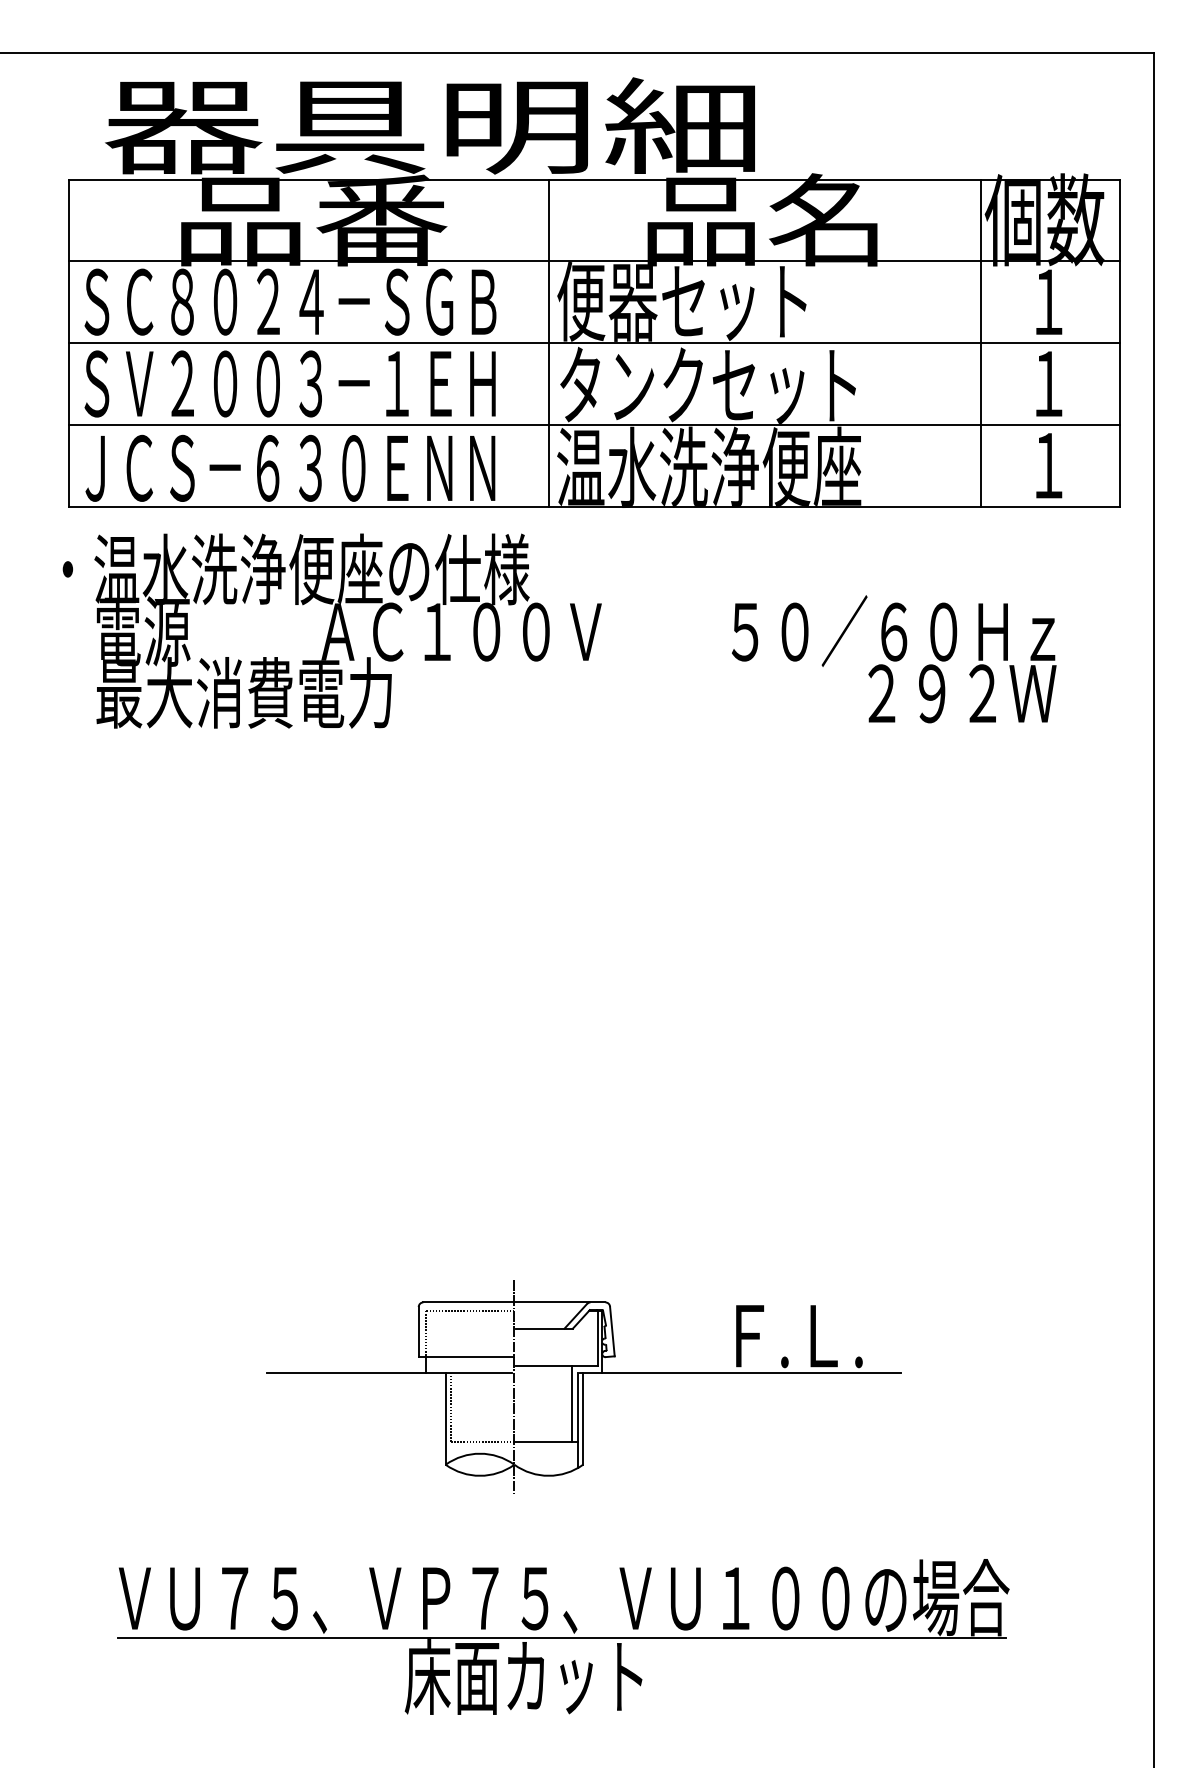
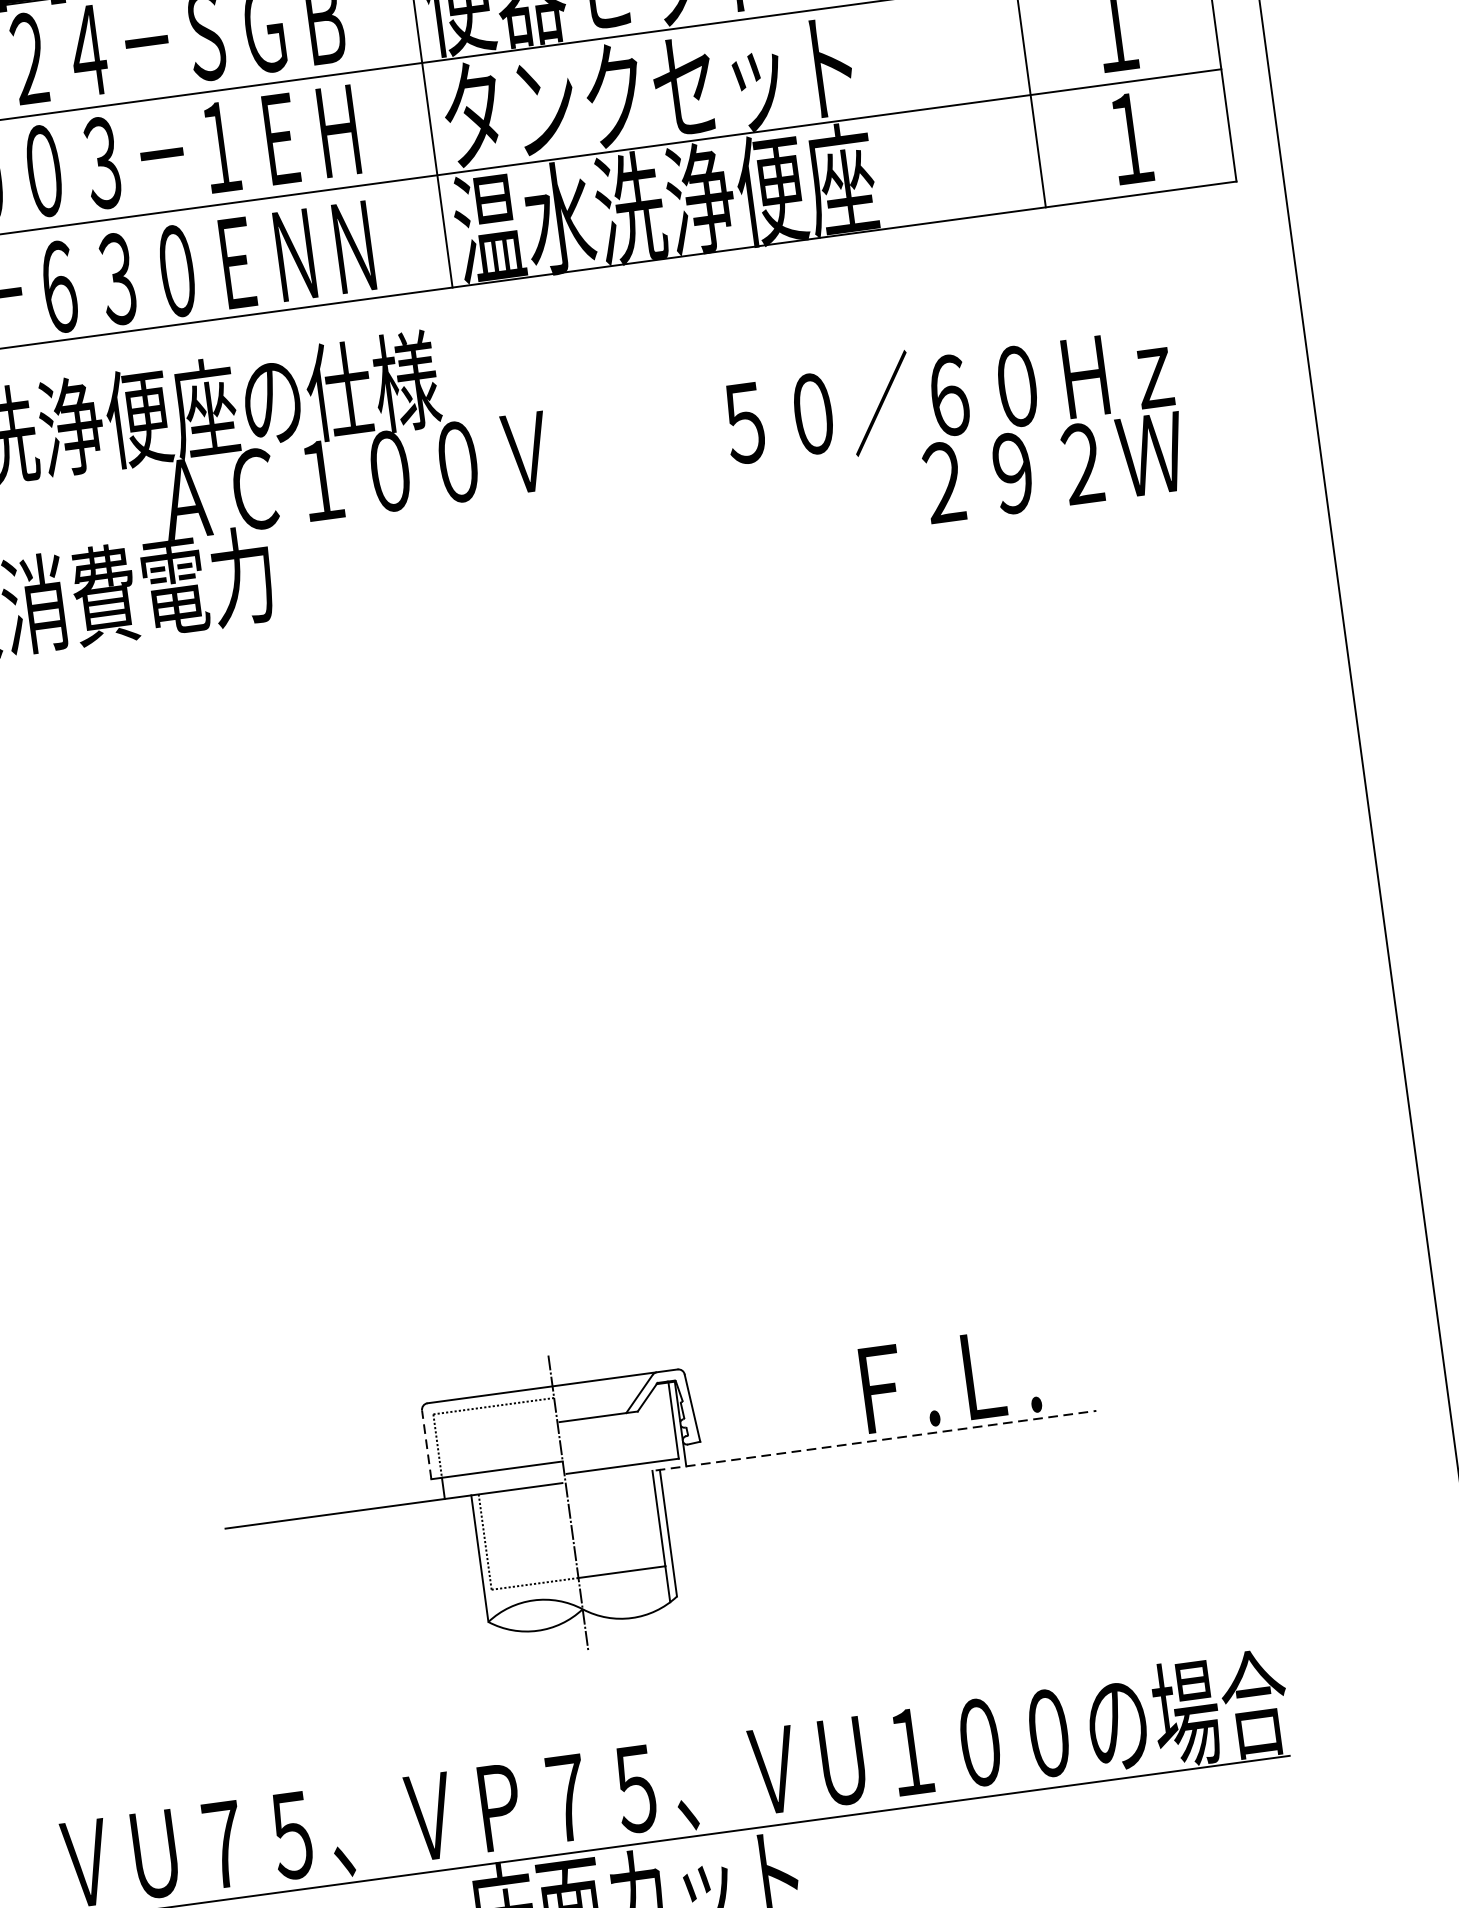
line: (418, 1331) -> (426, 1444), solid -> dashed
line: (740, 1372) -> (875, 1440), solid -> dashed
line: (572, 1404) -> (651, 1515), removed

